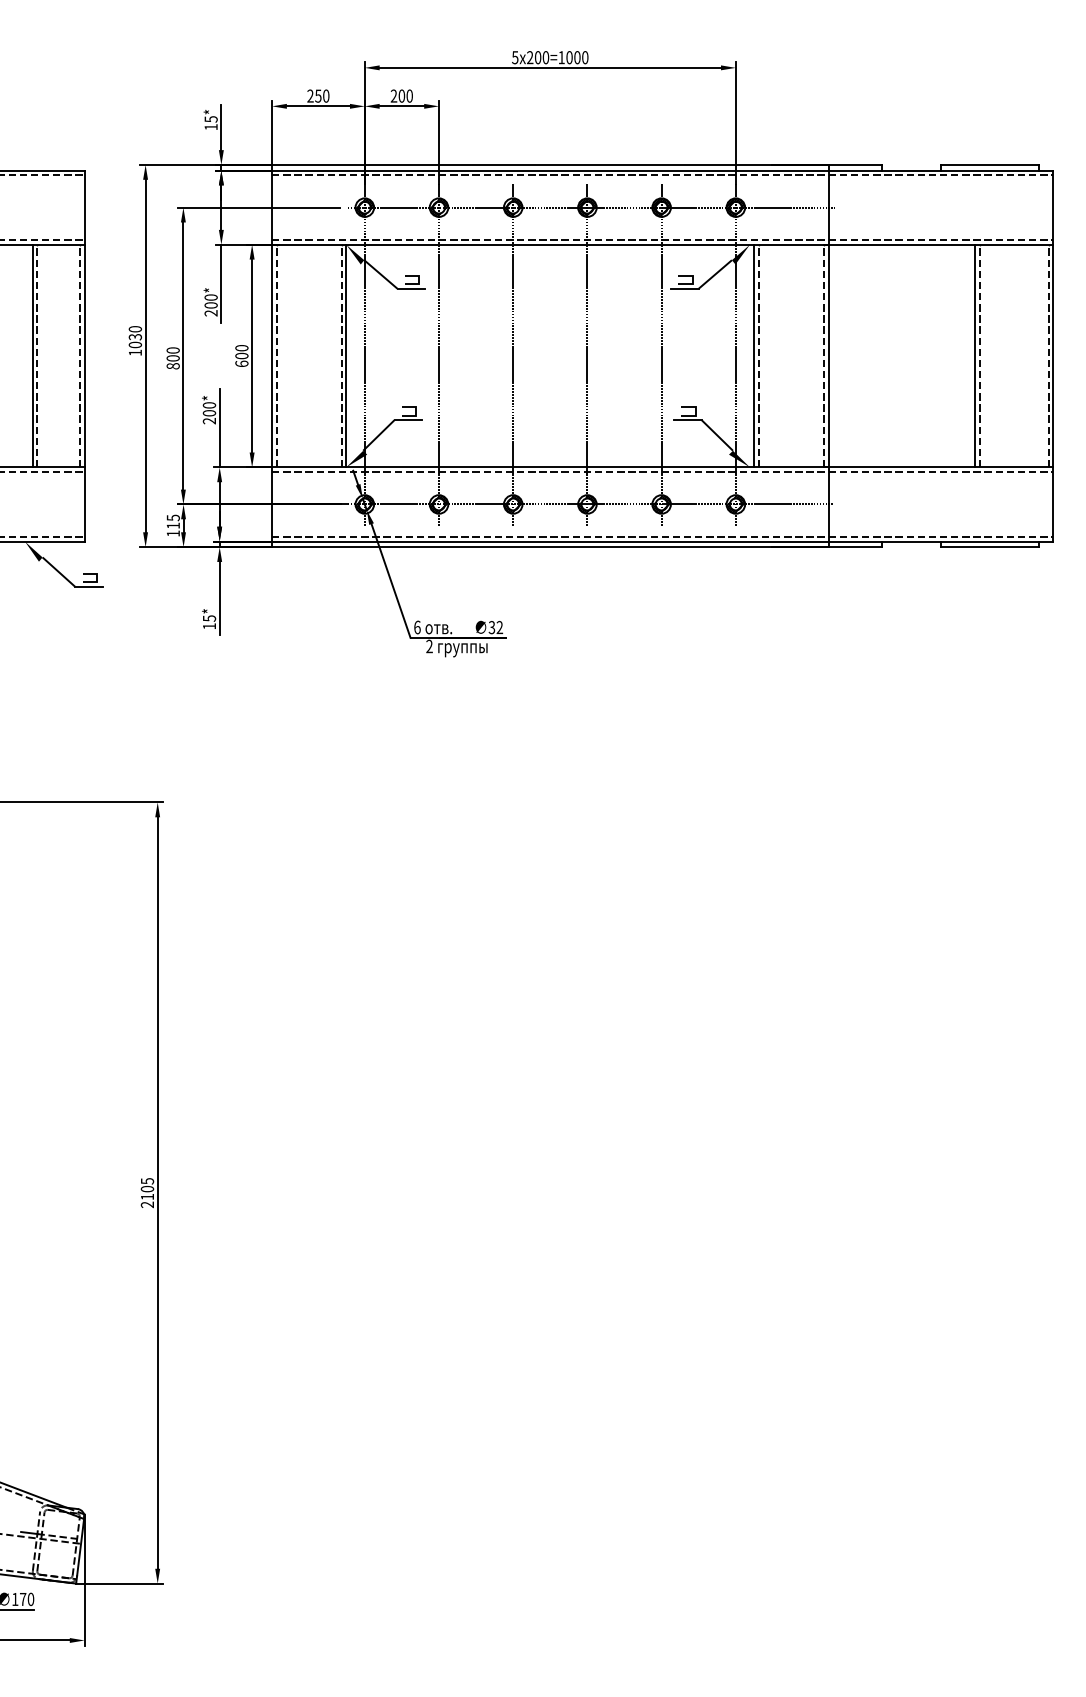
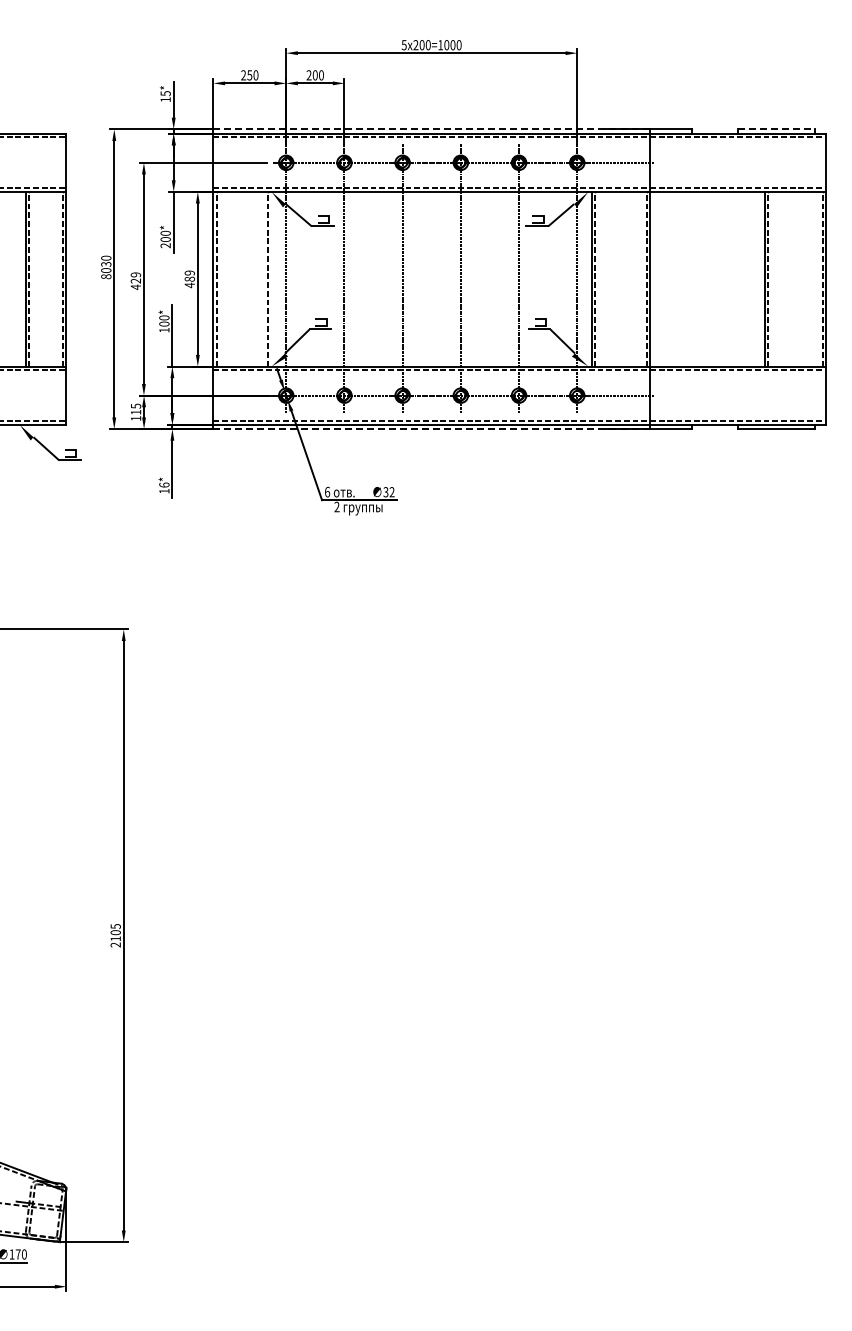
line: (551, 165) -> (432, 129), solid -> dashed
line: (989, 165) -> (776, 129), solid -> dashed
text: (135, 352) -> (106, 276), 1030 -> 8030
line: (346, 355) -> (271, 278), removed
text: (241, 356) -> (189, 279), 600 -> 489
text: (172, 357) -> (135, 280), 800 -> 429
text: (209, 420) -> (164, 329), 200* -> 100*
line: (551, 547) -> (432, 429), solid -> dashed
text: (209, 617) -> (164, 484), 15* -> 16*

